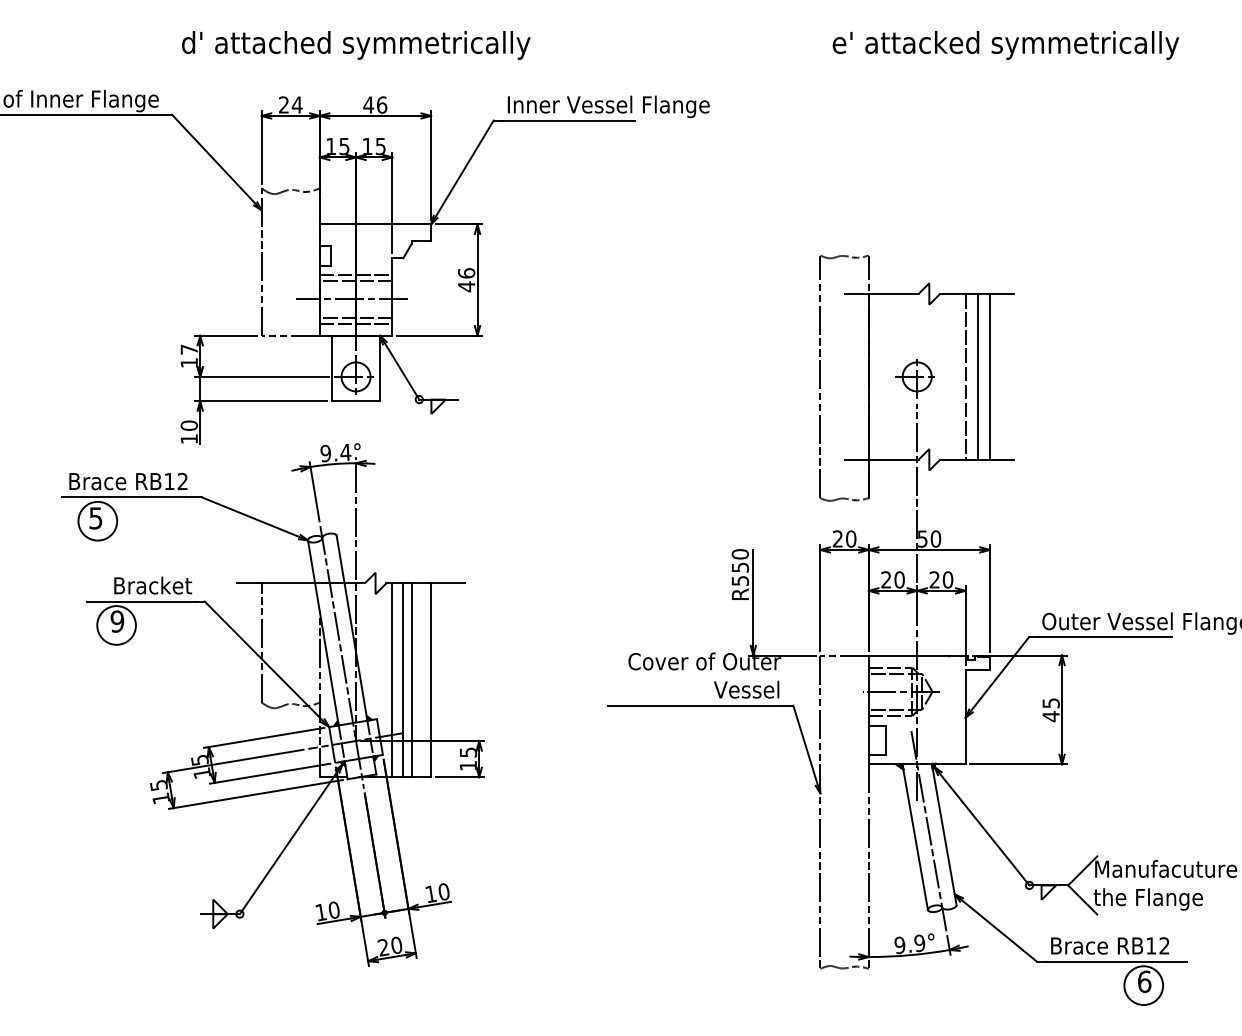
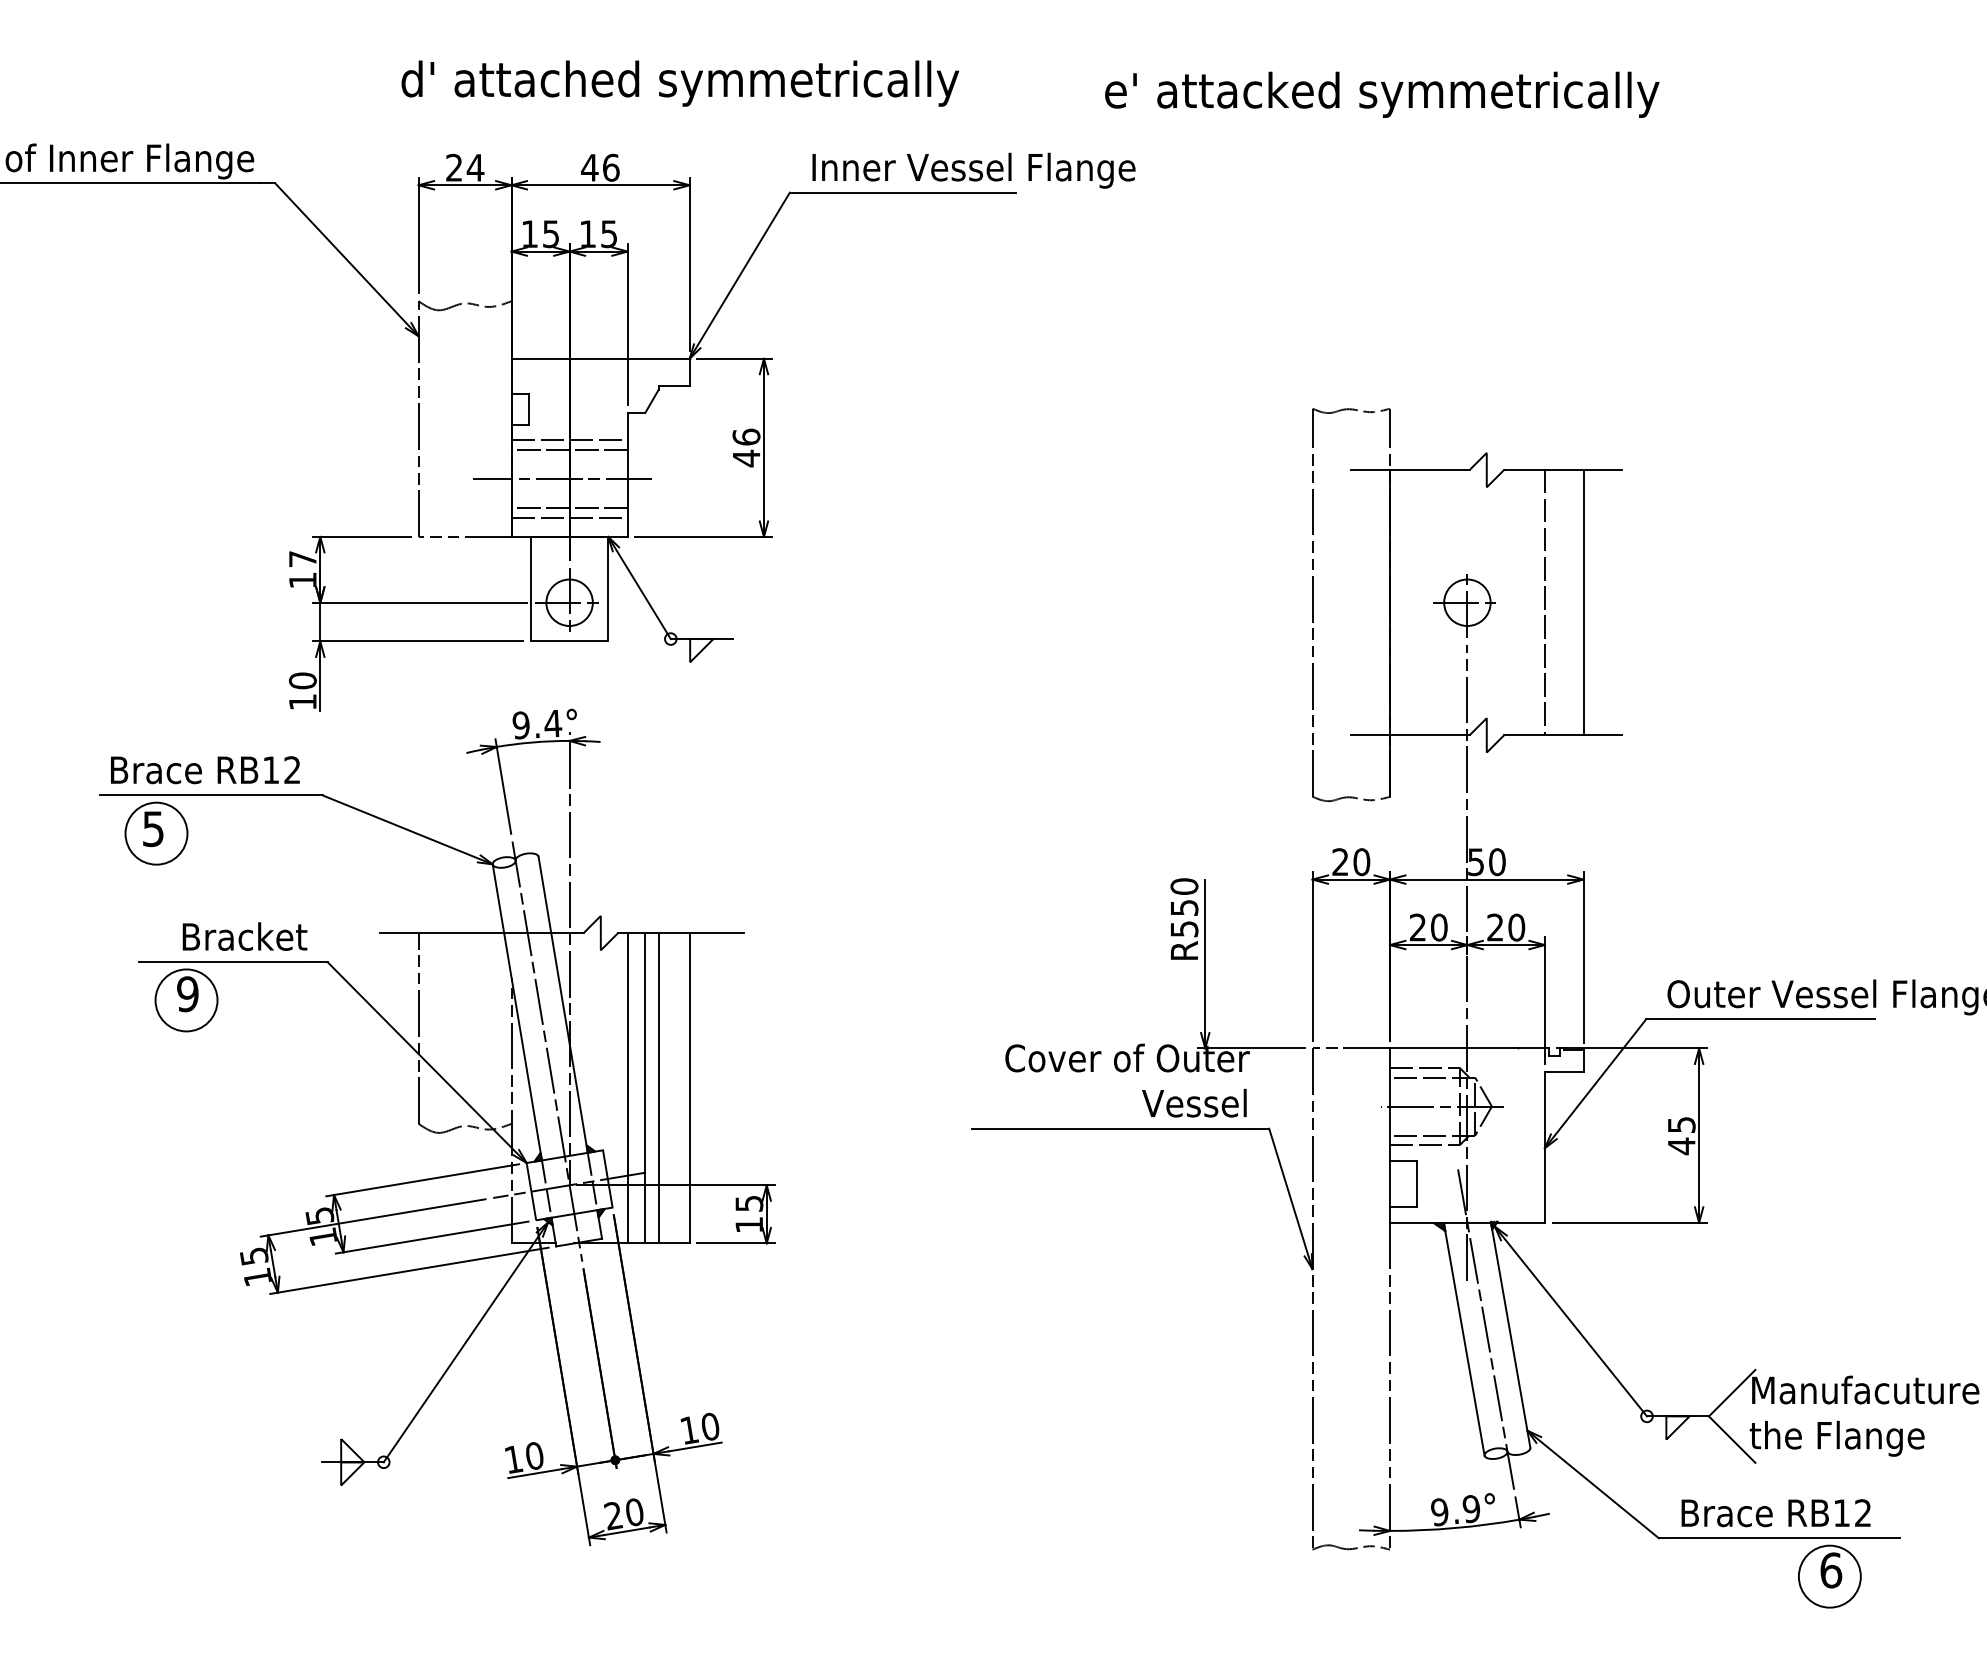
text: (356, 45) -> (680, 83), moved
text: (1005, 45) -> (1381, 94), moved
line: (977, 376) -> (1563, 602), removed

